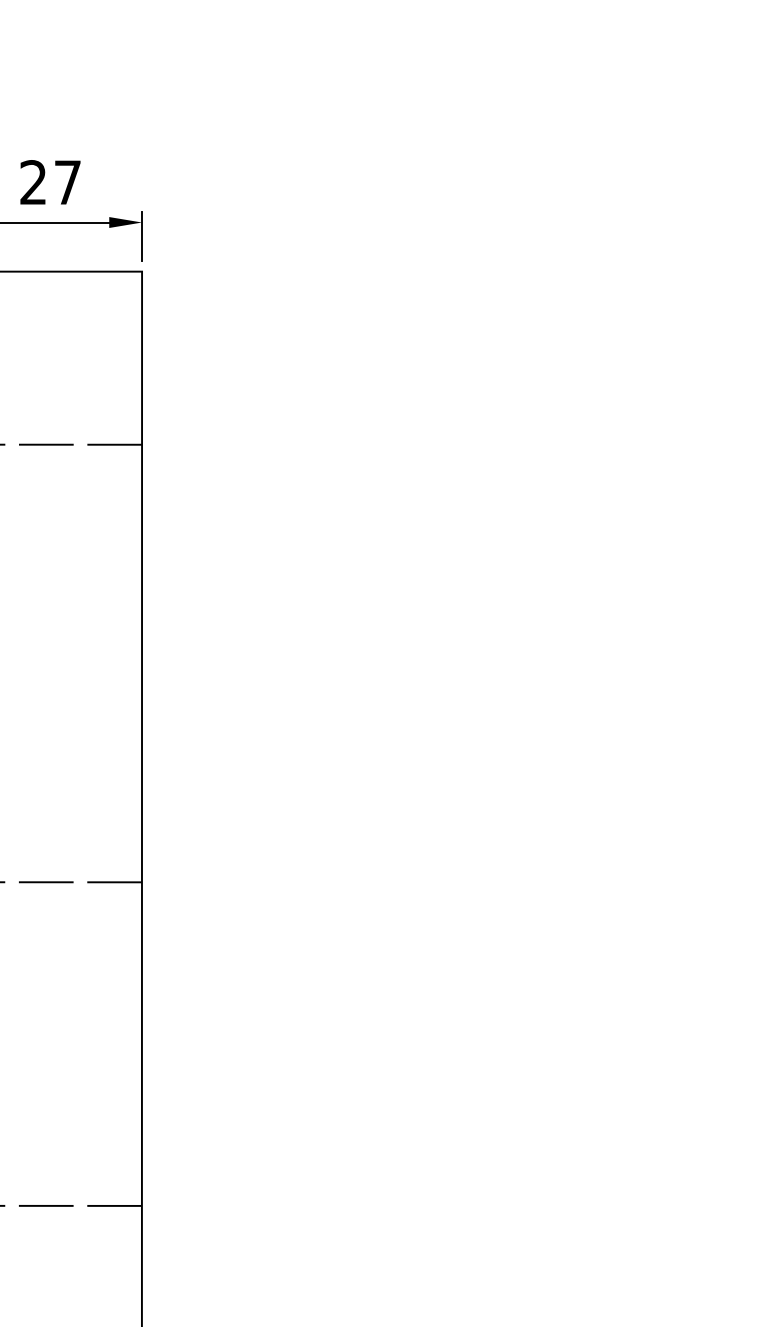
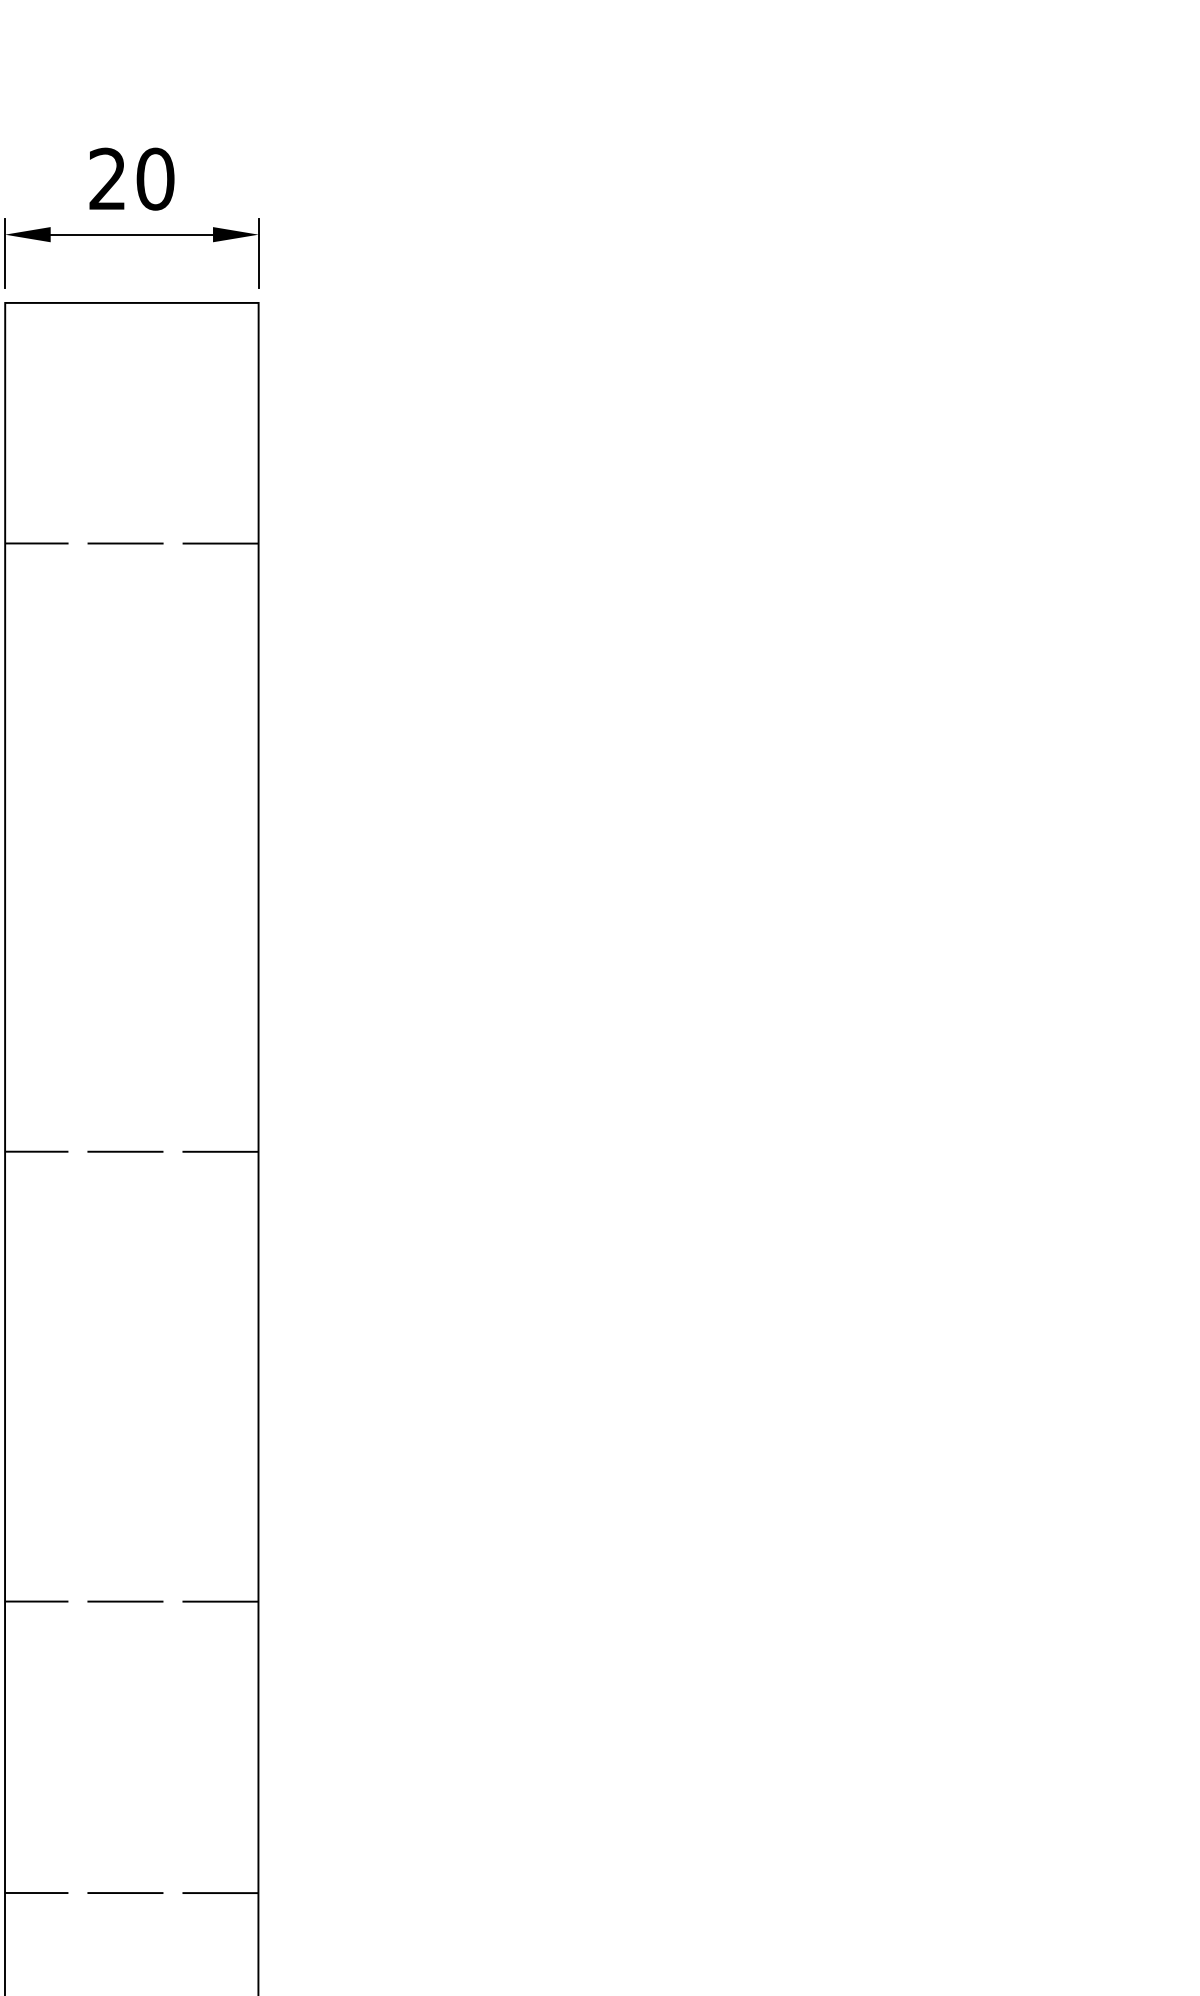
text: (67, 182) -> (155, 178), 27 -> 20

